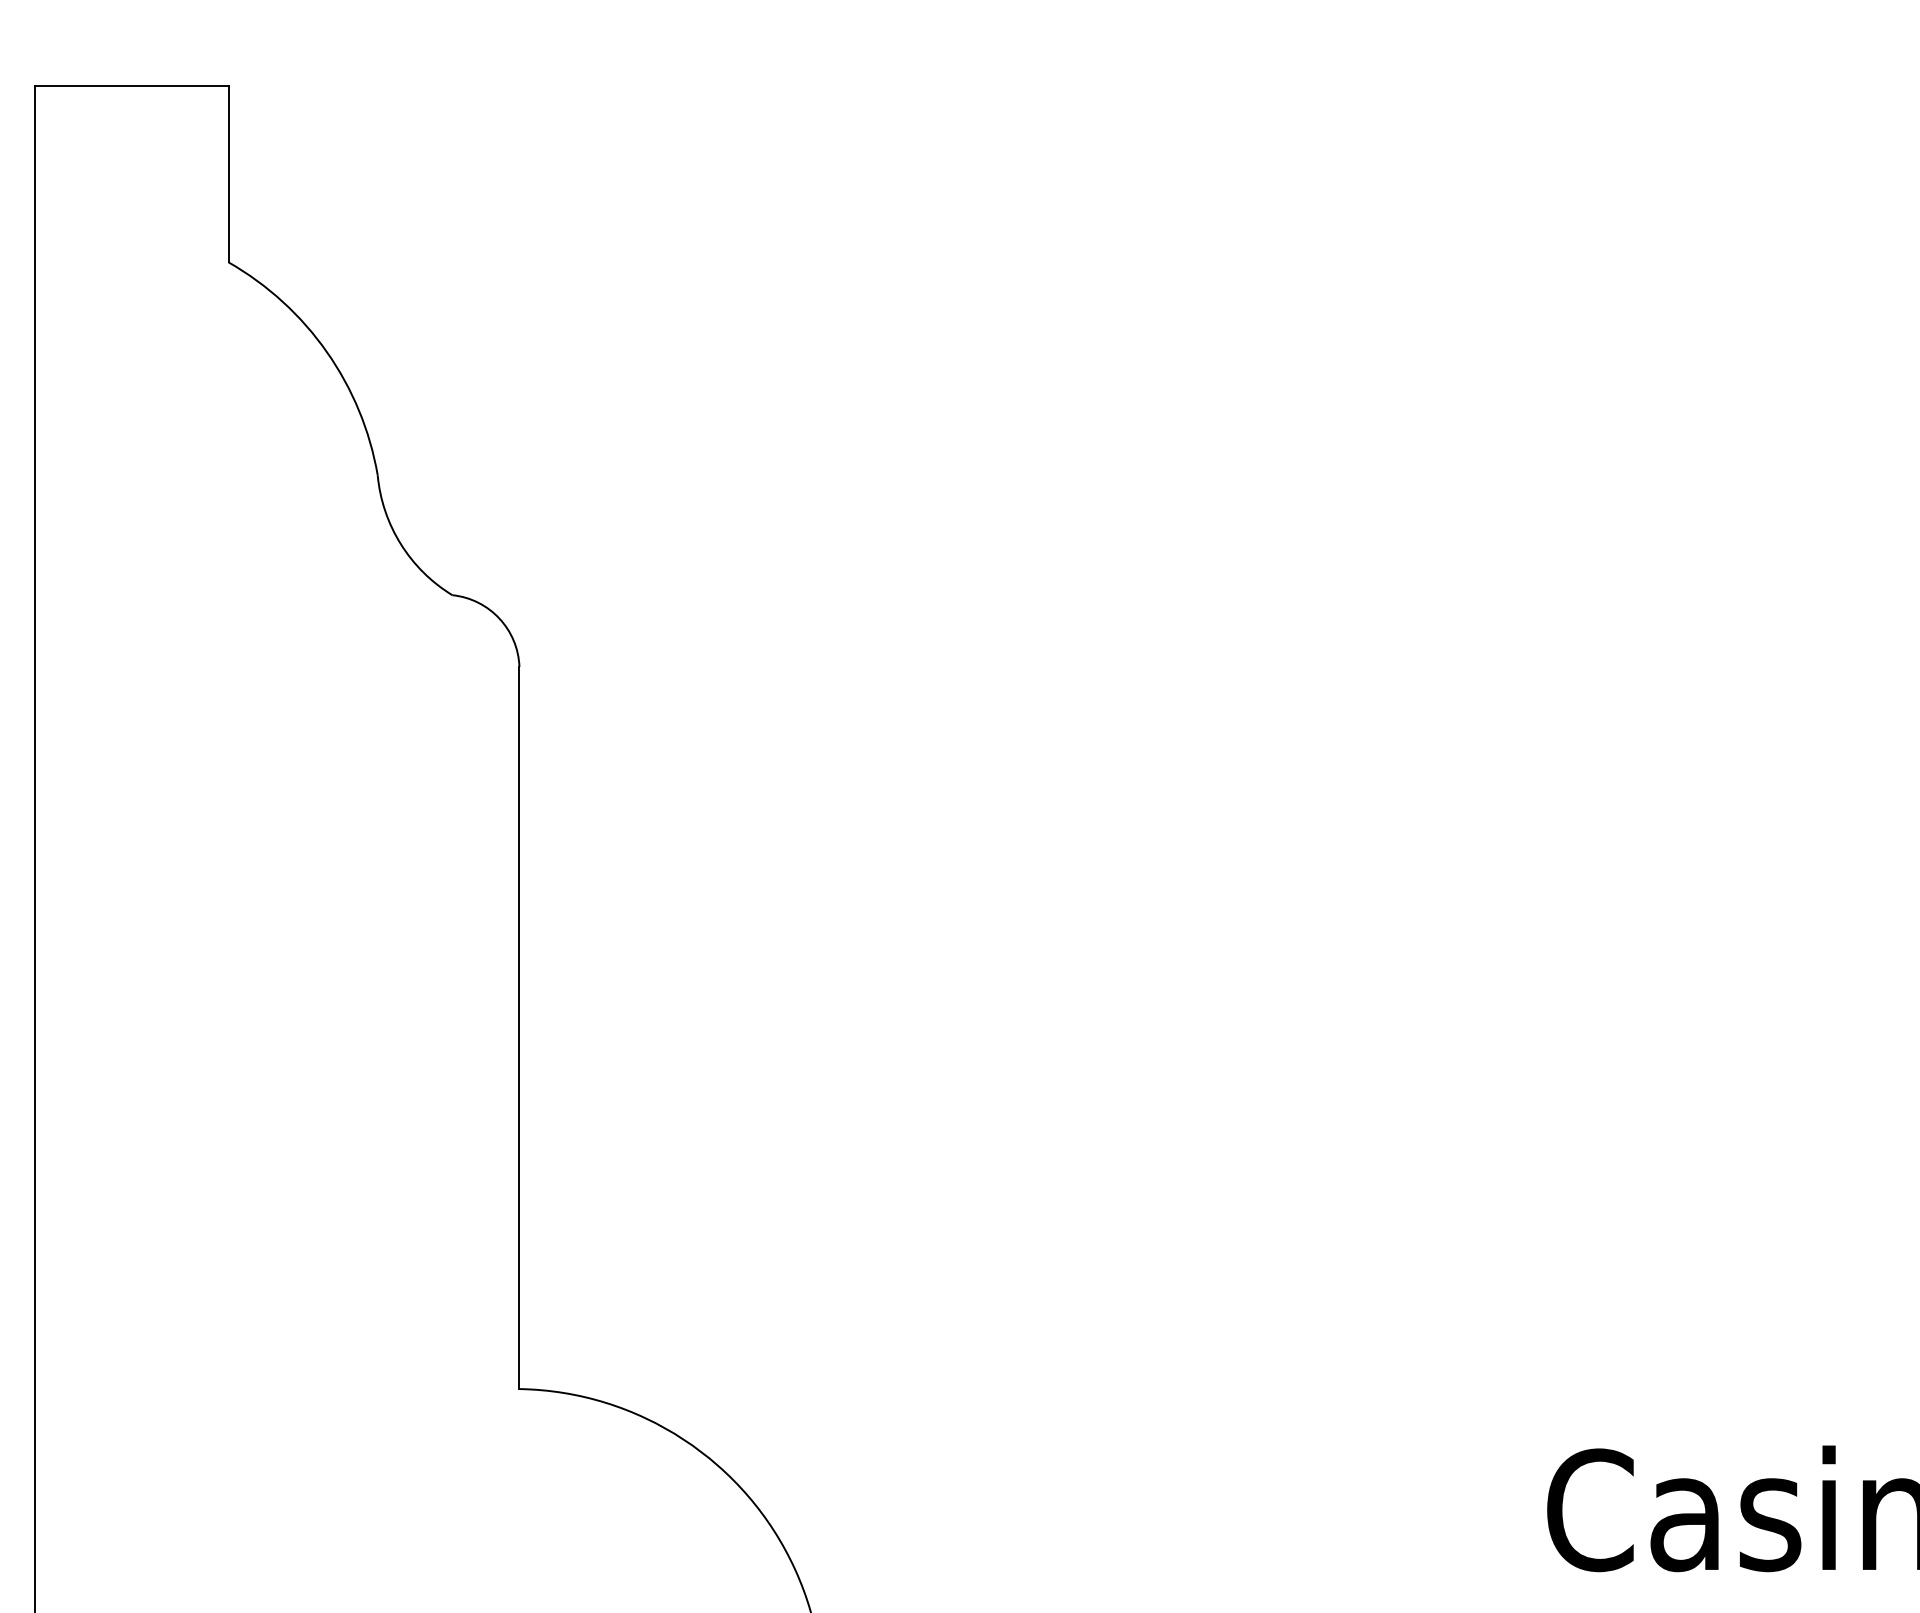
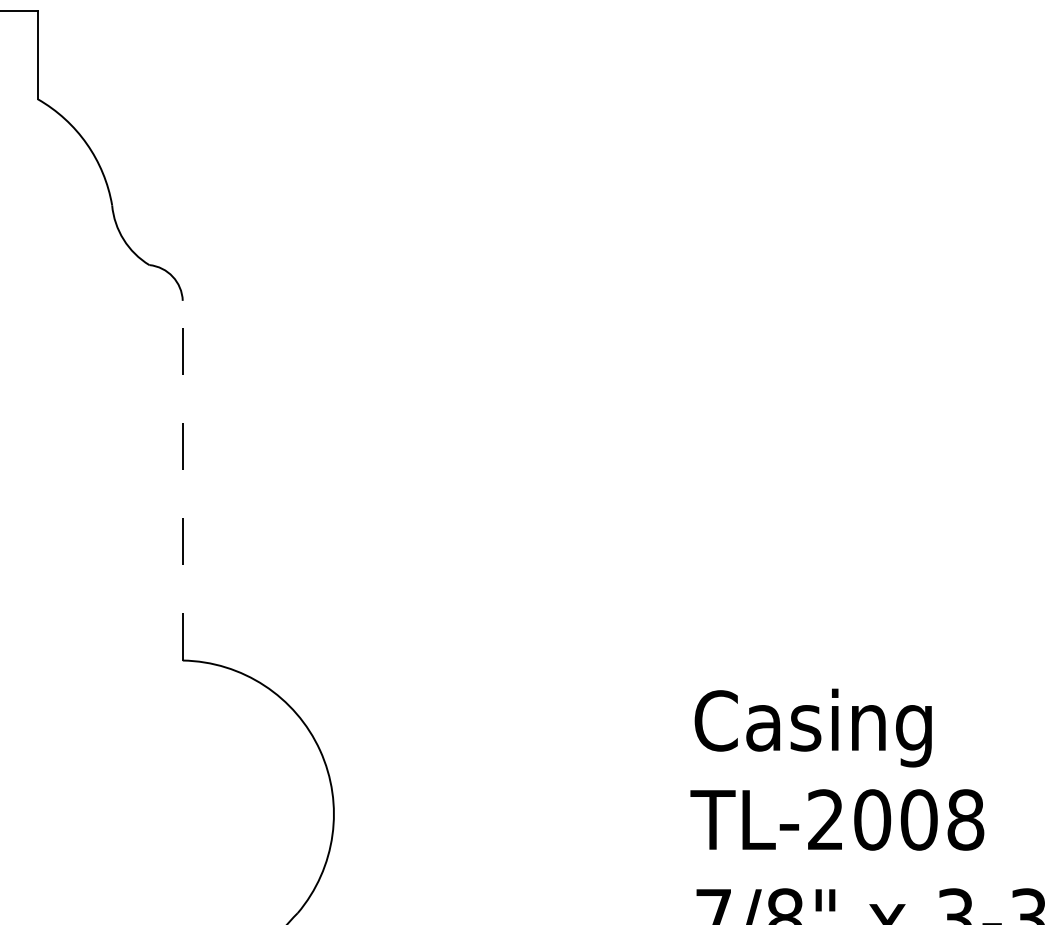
line: (518, 1027) -> (182, 480), solid -> dashed

